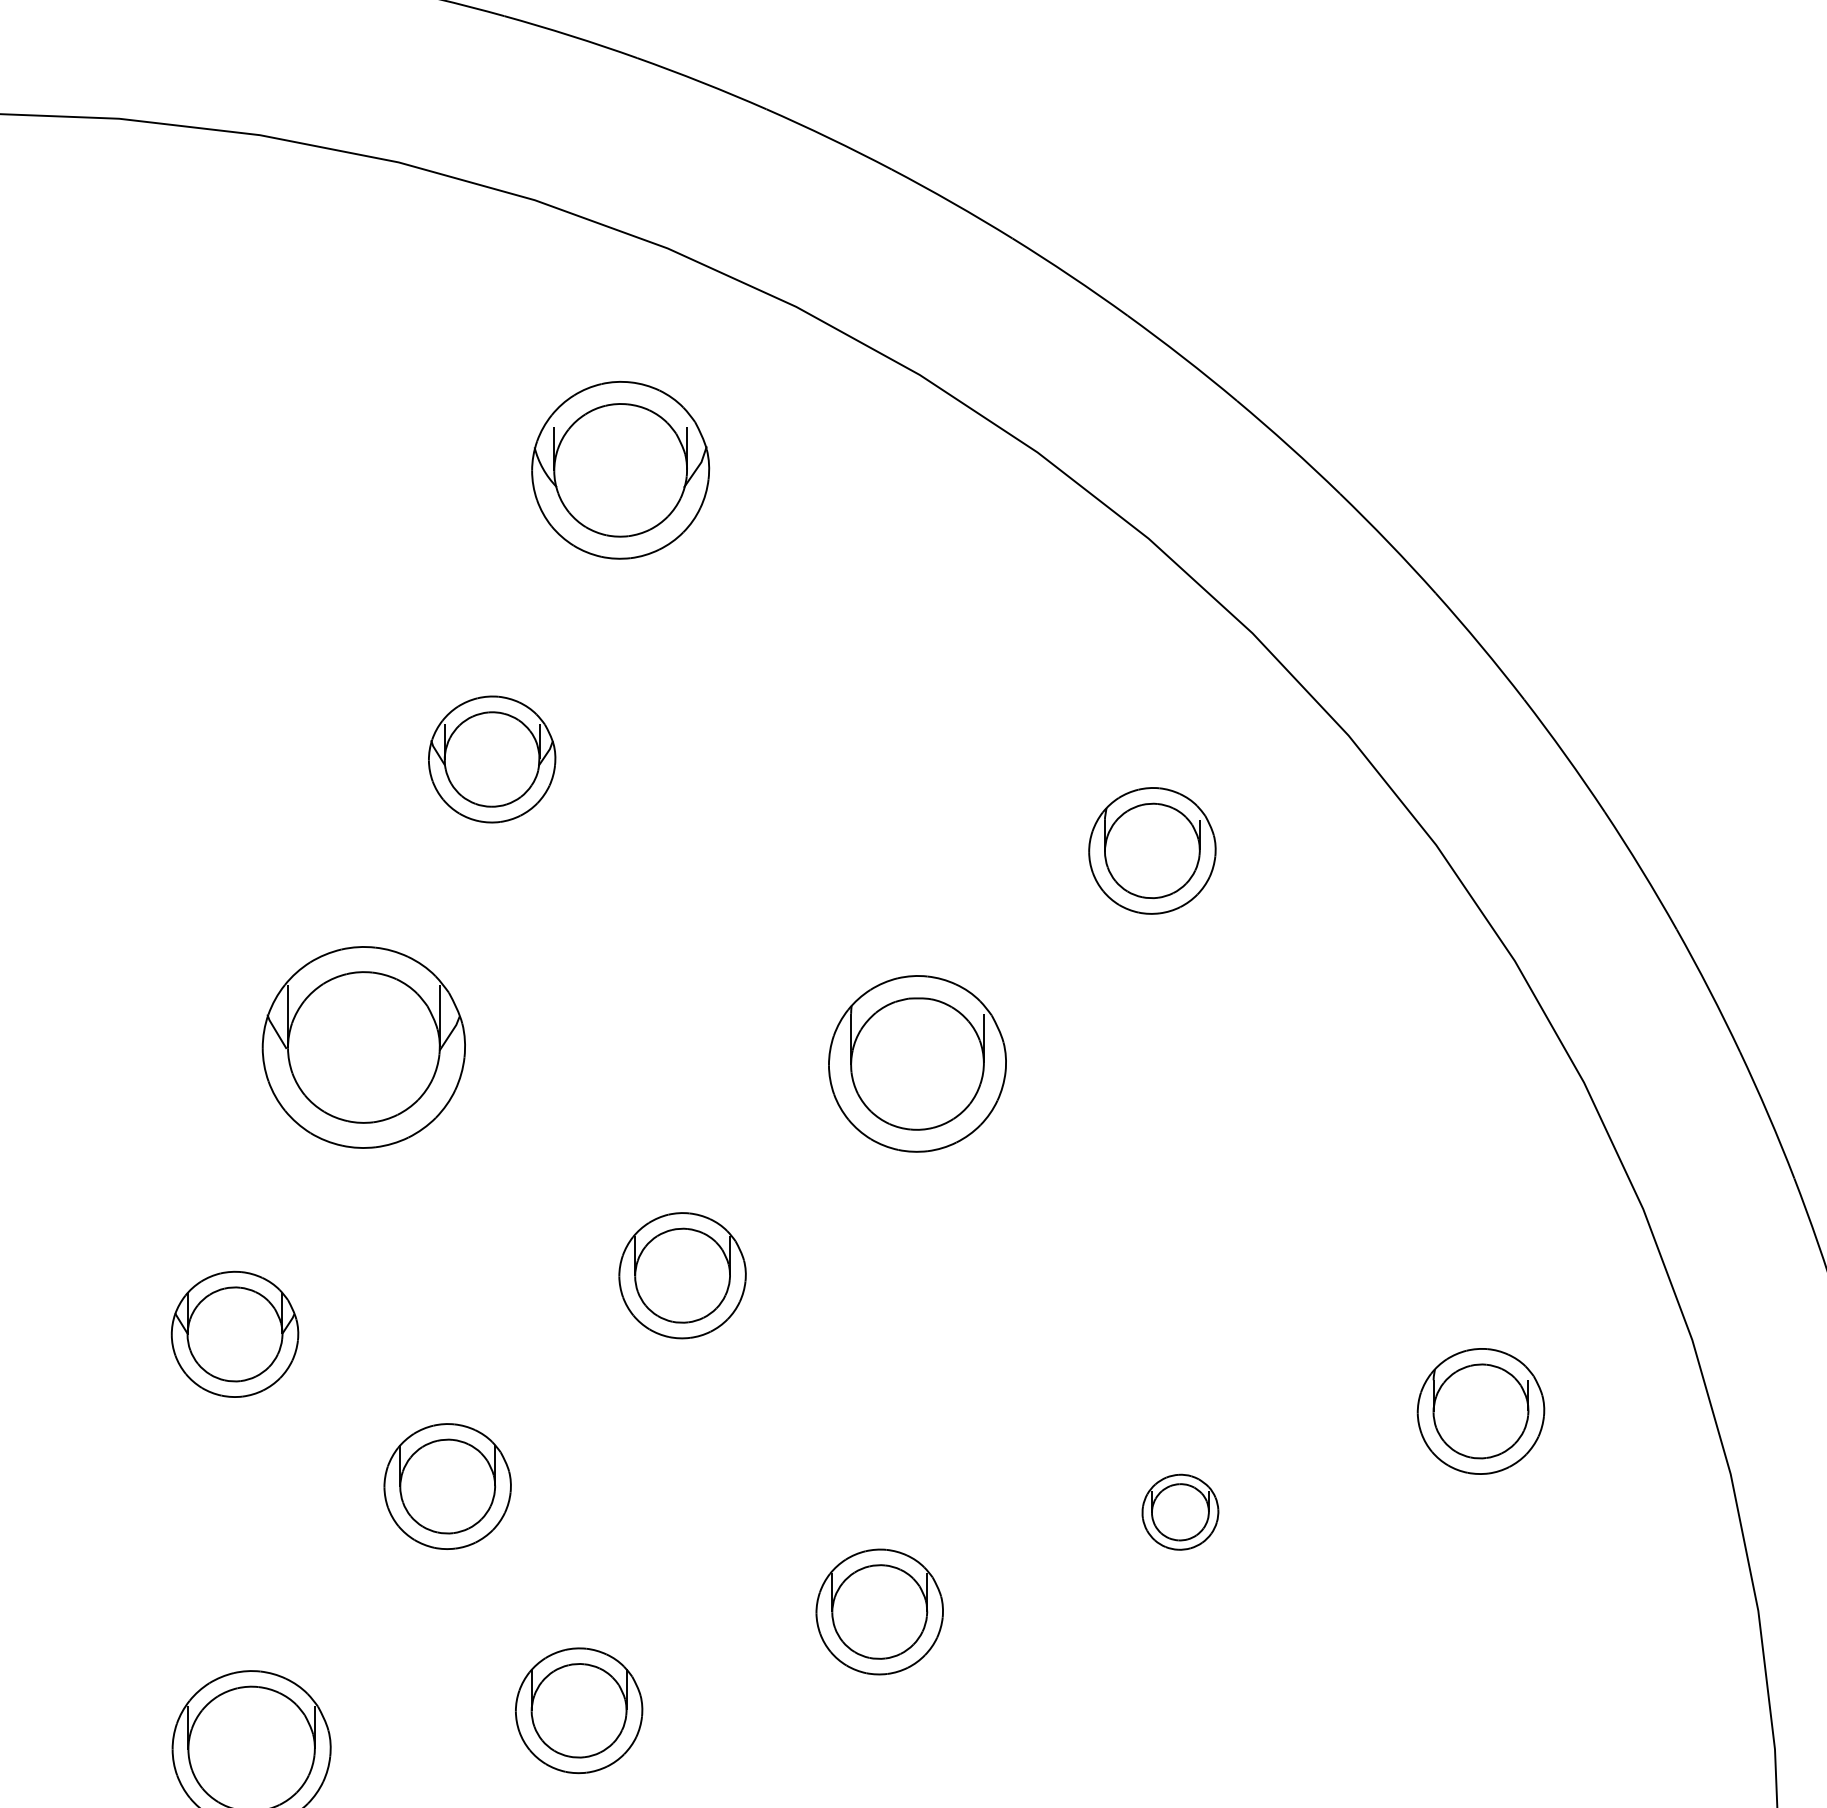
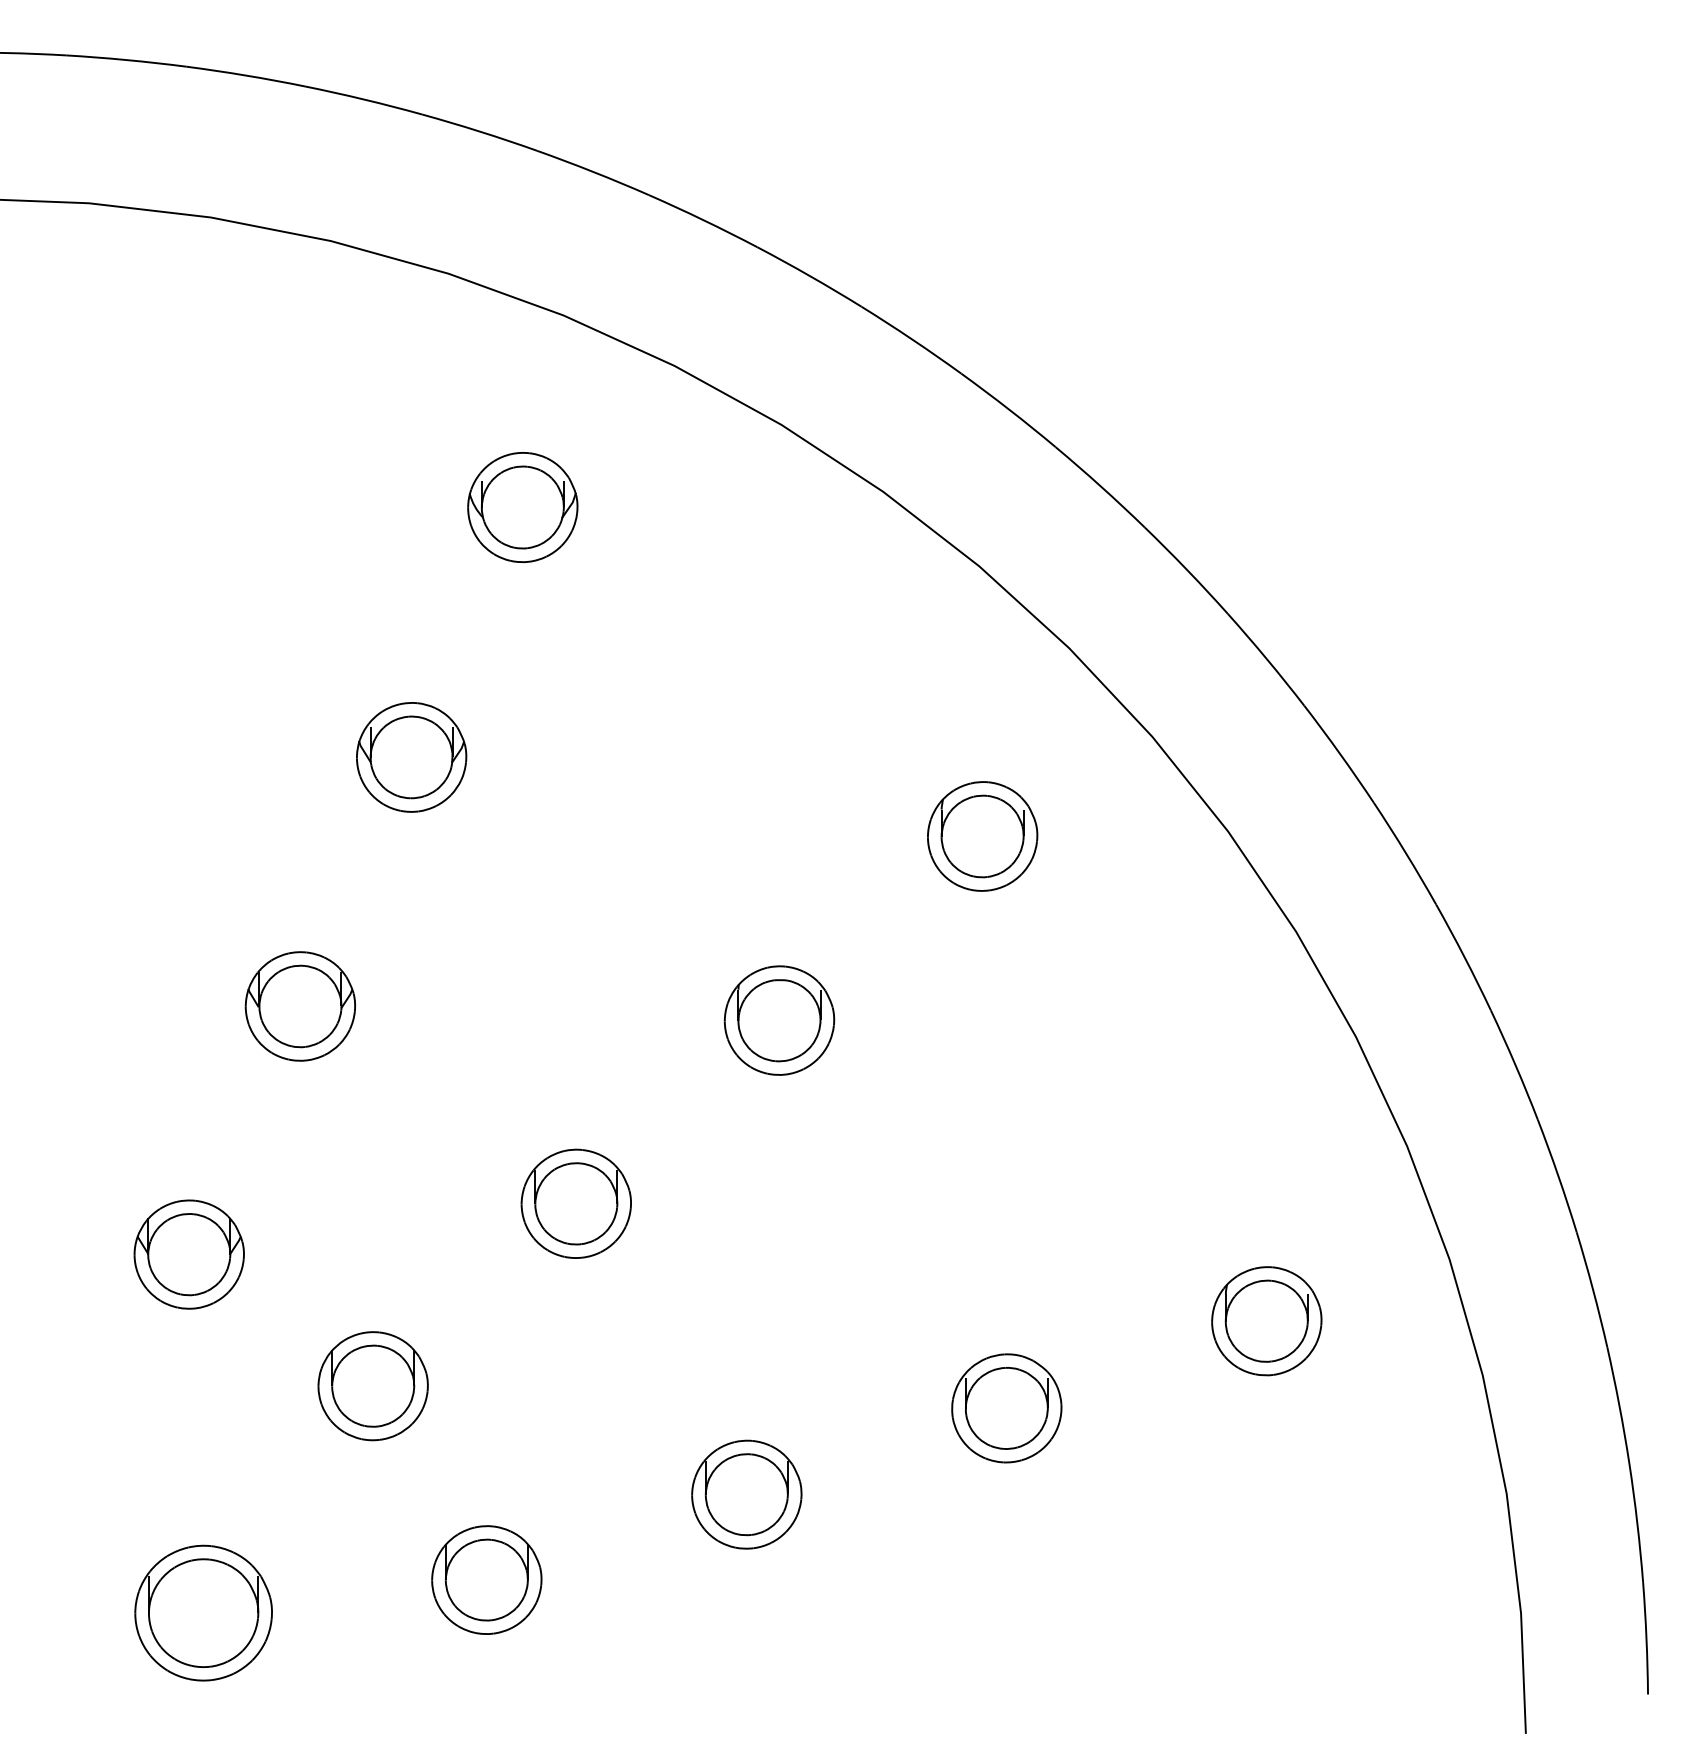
part: (620, 470) -> (522, 507), size x0.71
part: (362, 1047) -> (299, 1006), size x0.62
part: (917, 1063) -> (779, 1020), size x0.71
part: (1179, 1512) -> (1006, 1408), size x1.67

